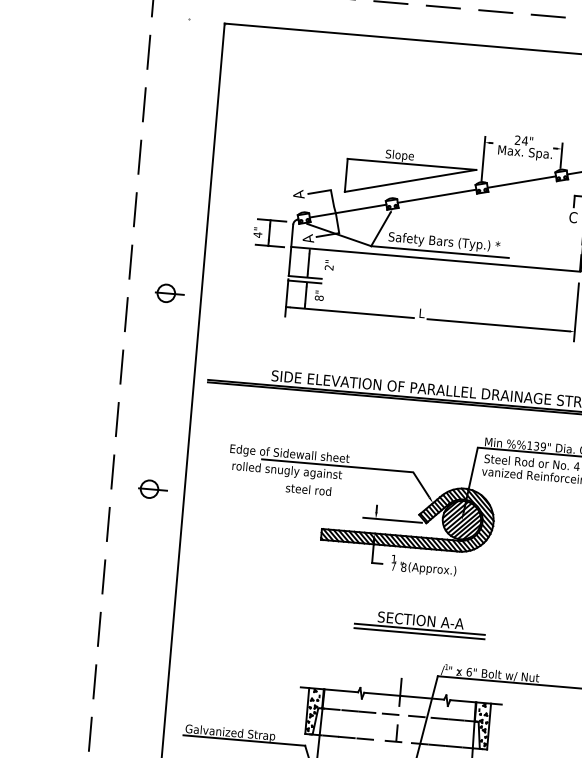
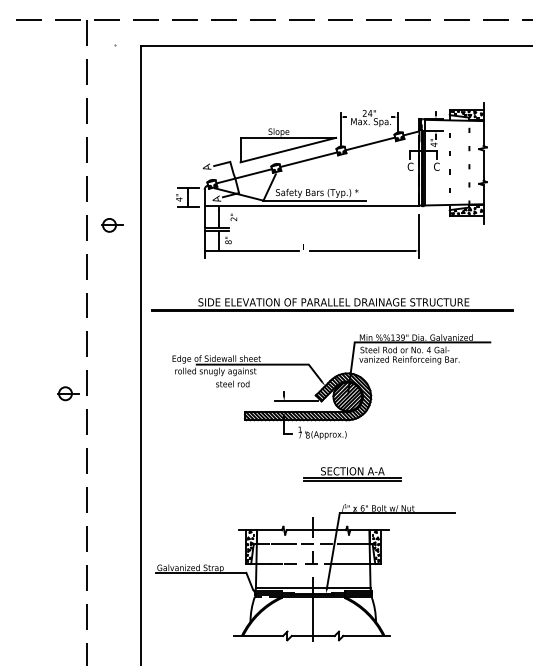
part: (170, 293) -> (112, 225), moved
part: (153, 489) -> (68, 393), moved
part: (420, 624) -> (352, 474), moved

